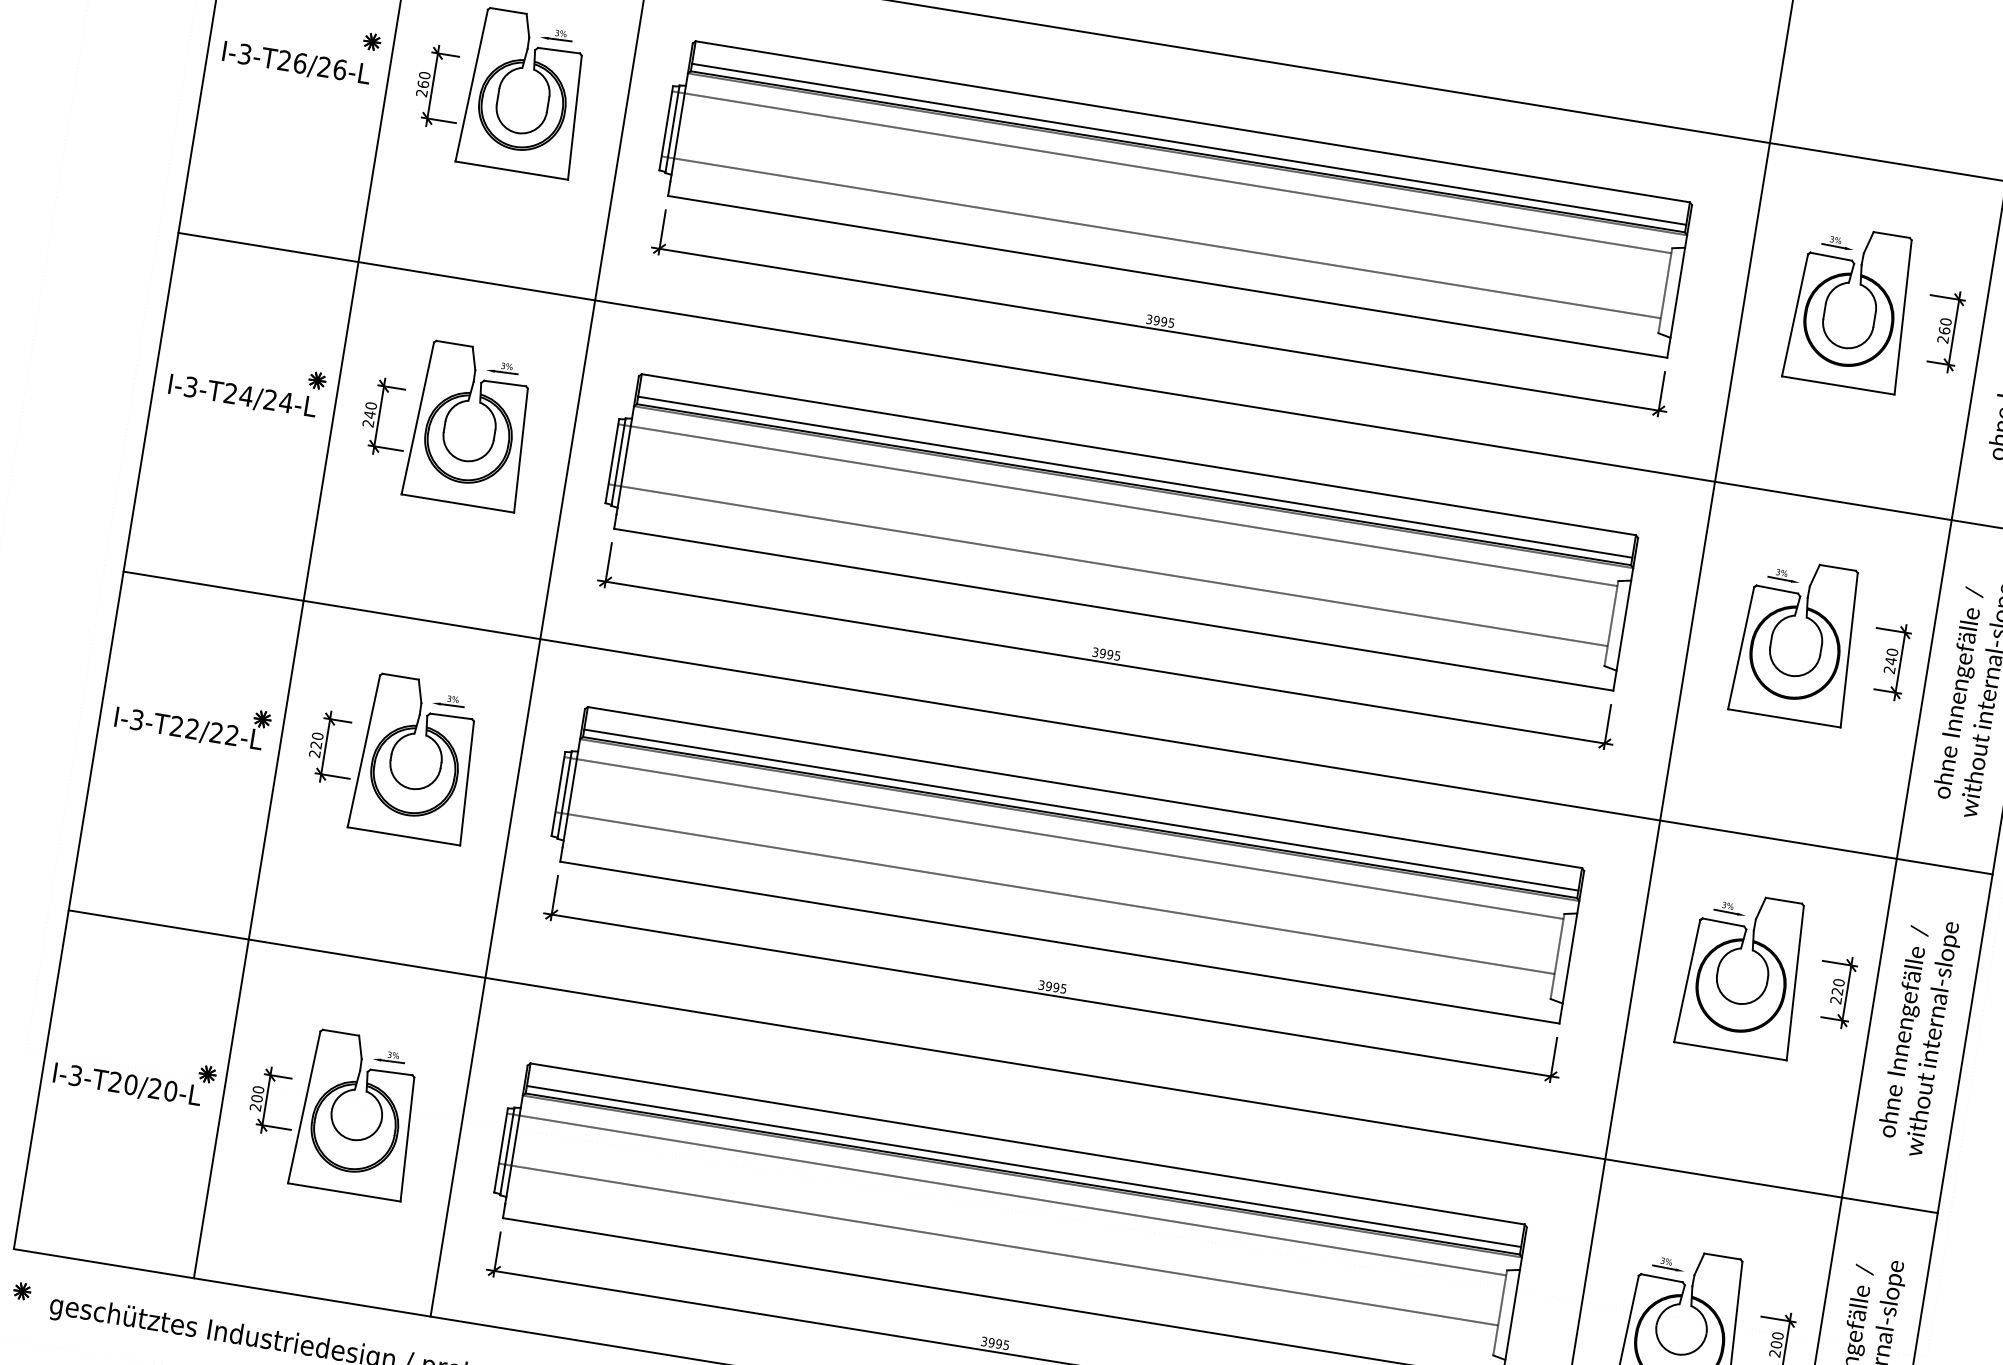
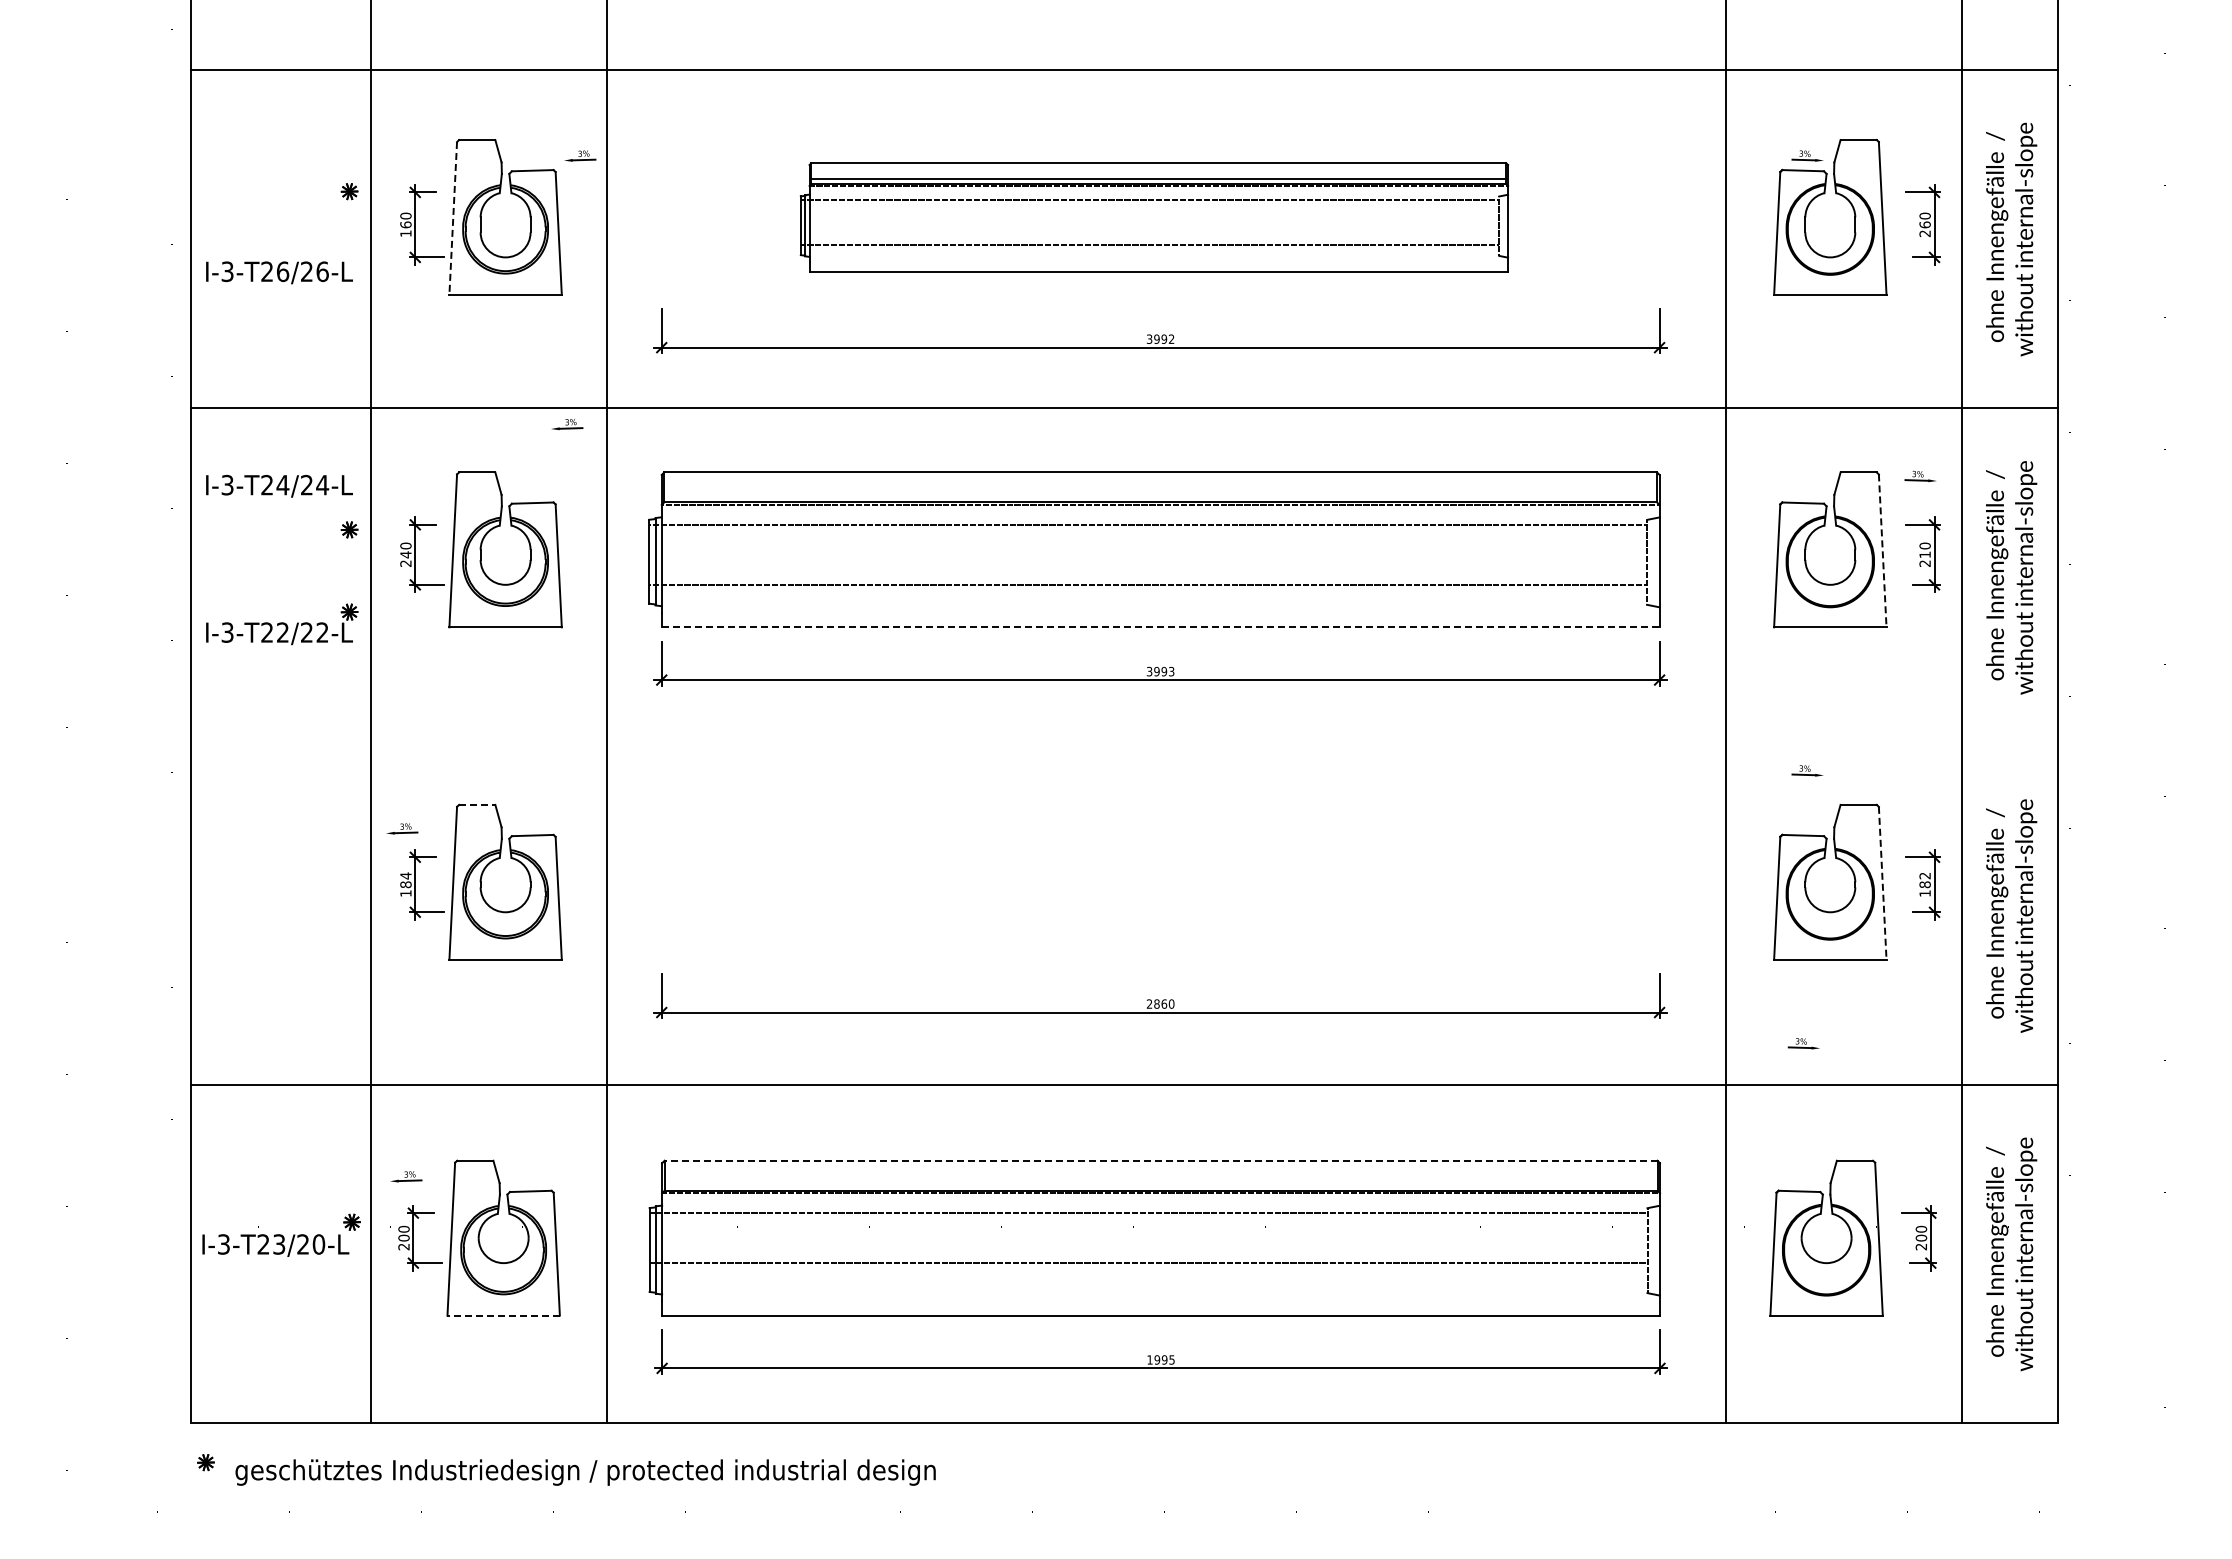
part: (557, 34) -> (580, 155), moved
text: (296, 63) -> (279, 272), moved
line: (471, 85) -> (453, 218), solid -> dashed
text: (421, 92) -> (405, 233), 260 -> 160
part: (1174, 198) -> (1154, 217), size x0.7
text: (1171, 322) -> (1171, 338), 3995 -> 3992
part: (503, 368) -> (567, 424), moved
text: (242, 395) -> (279, 485), moved
line: (1135, 476) -> (1160, 494), removed
part: (1784, 575) -> (1920, 476), moved
line: (1113, 609) -> (1160, 627), solid -> dashed
line: (1849, 649) -> (1882, 550), solid -> dashed
text: (1117, 654) -> (1171, 670), 3995 -> 3993
text: (1890, 660) -> (1924, 554), 240 -> 210
line: (400, 676) -> (477, 804), solid -> dashed
part: (449, 700) -> (402, 828), moved
part: (193, 720) -> (282, 624), moved
line: (1058, 723) -> (1124, 746), removed
text: (315, 744) -> (405, 884), 220 -> 184
part: (1066, 863) -> (1154, 881), removed
part: (1730, 908) -> (1807, 770), moved
line: (1795, 983) -> (1882, 883), solid -> dashed
text: (1052, 986) -> (1160, 1003), 3995 -> 2860
text: (1836, 991) -> (1924, 884), 220 -> 182
part: (389, 1056) -> (406, 1176), moved
text: (131, 1084) -> (279, 1244), I-3-T20/20-L -> I-3-T23/20-L
line: (1027, 1143) -> (1160, 1160), solid -> dashed
line: (1023, 1166) -> (1160, 1183), removed
line: (344, 1192) -> (503, 1315), solid -> dashed
part: (1668, 1263) -> (1803, 1043), moved
text: (983, 1341) -> (1149, 1359), 3995 -> 1995

